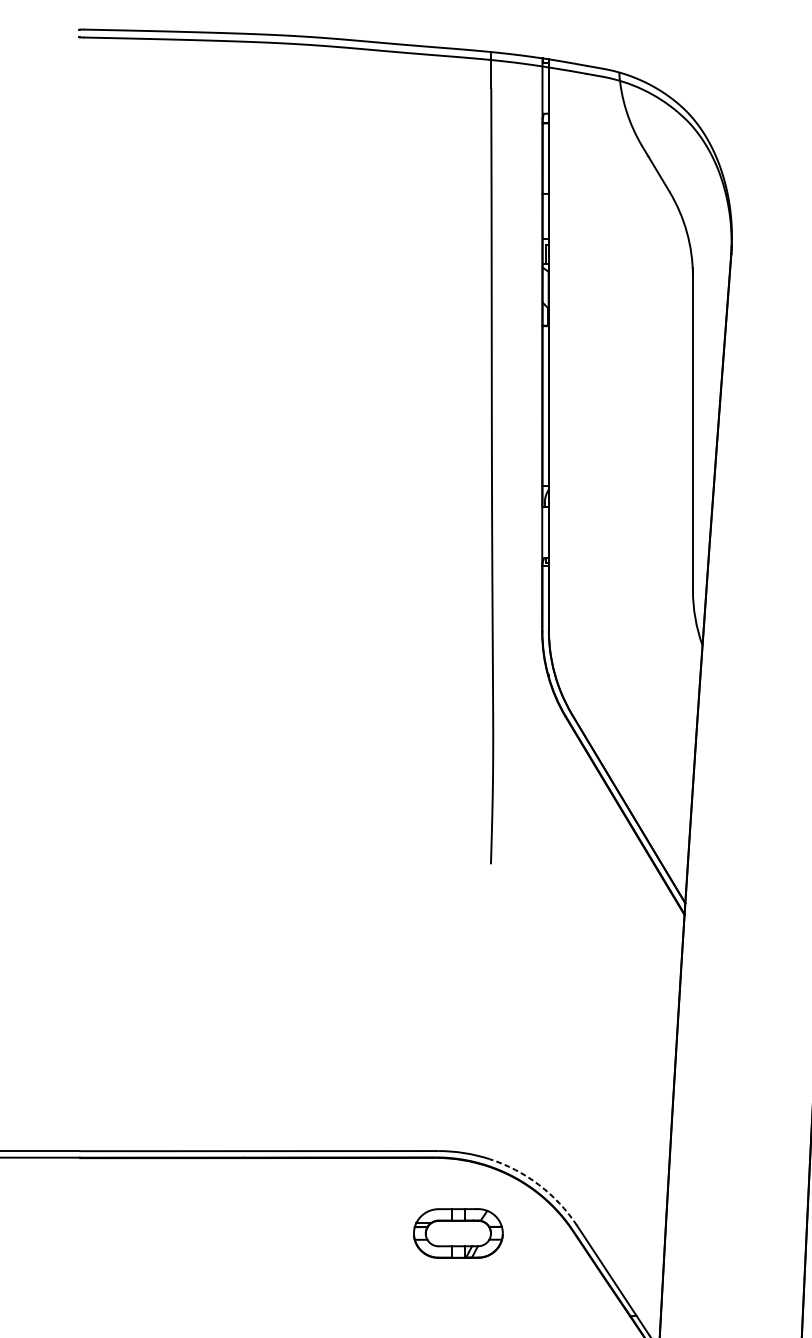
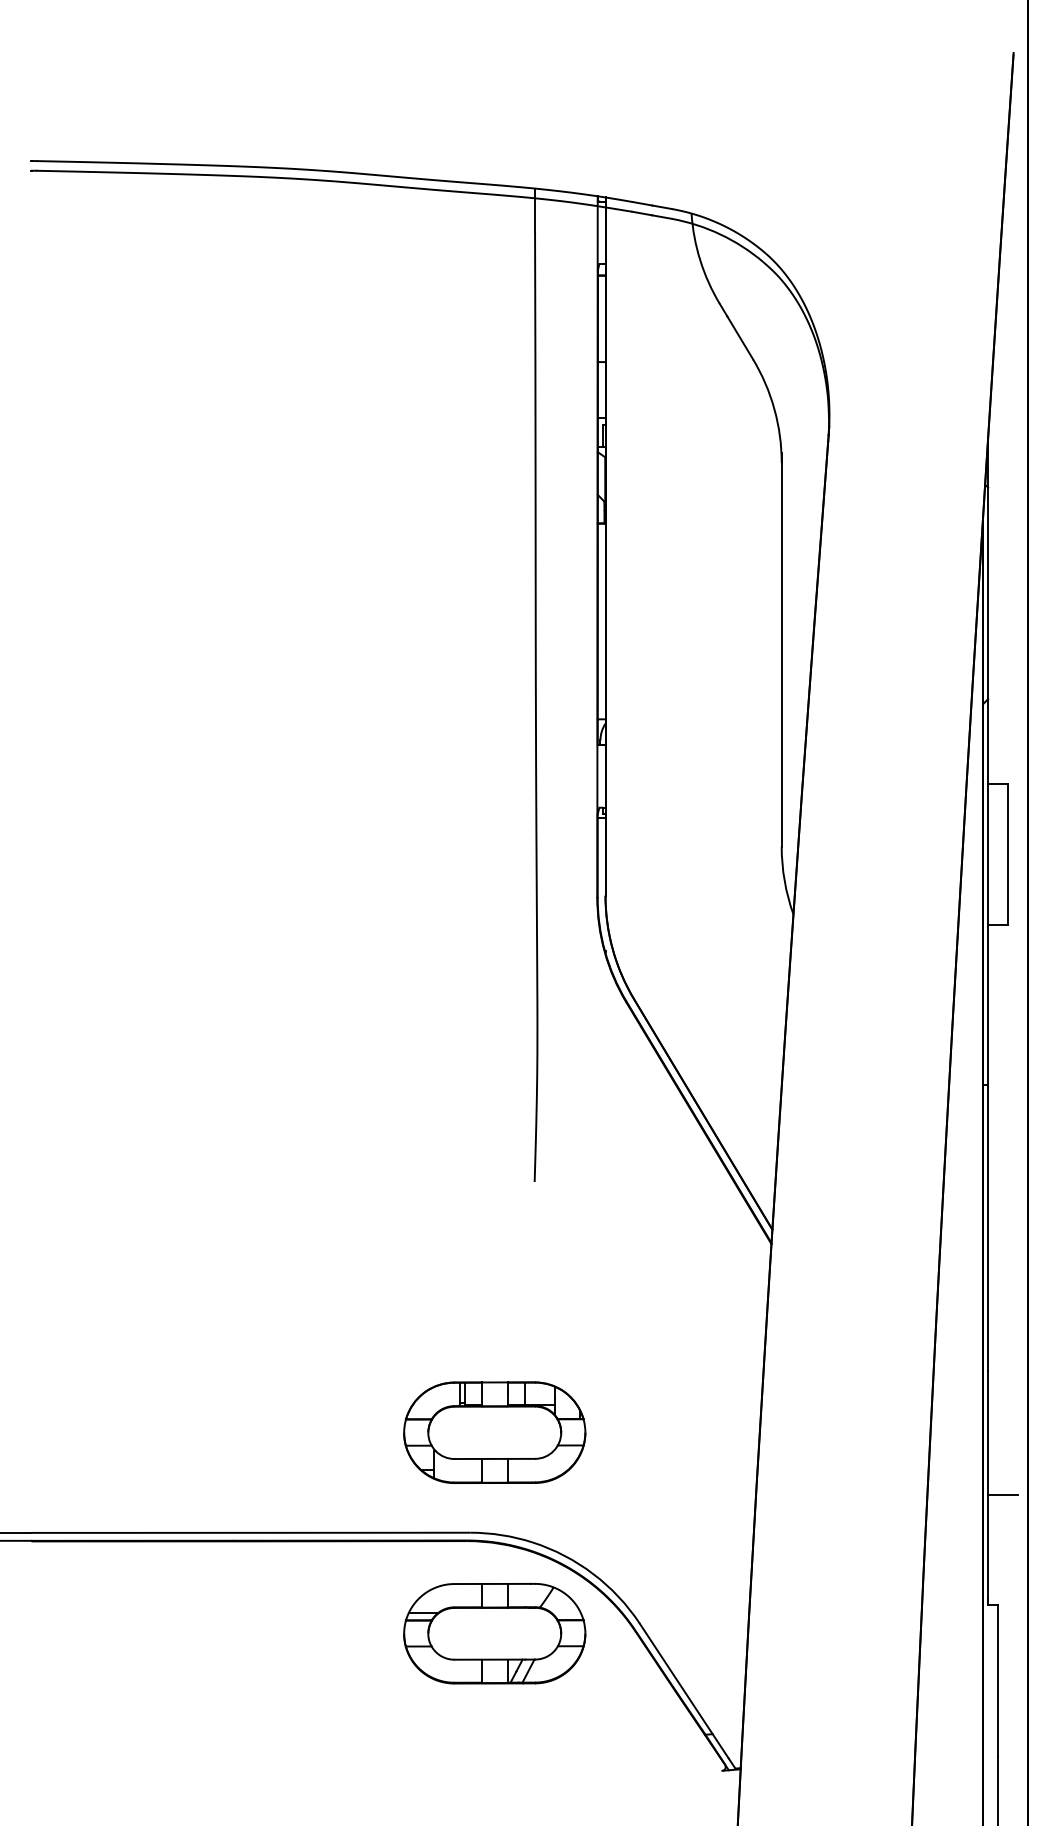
part: (458, 1069) -> (494, 1432), added
arc: (539, 1185) -> (593, 1574), dashed -> solid
part: (458, 1233) -> (494, 1633), size x1.67

